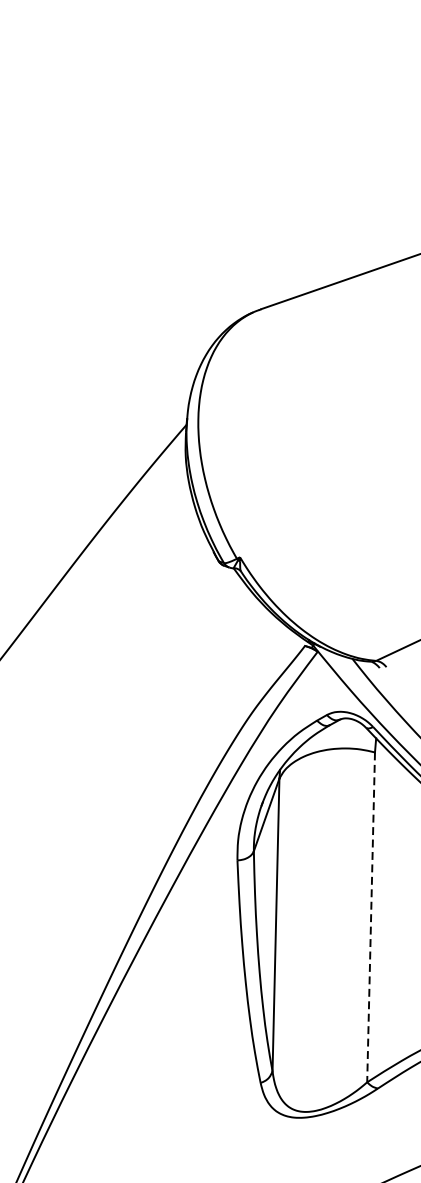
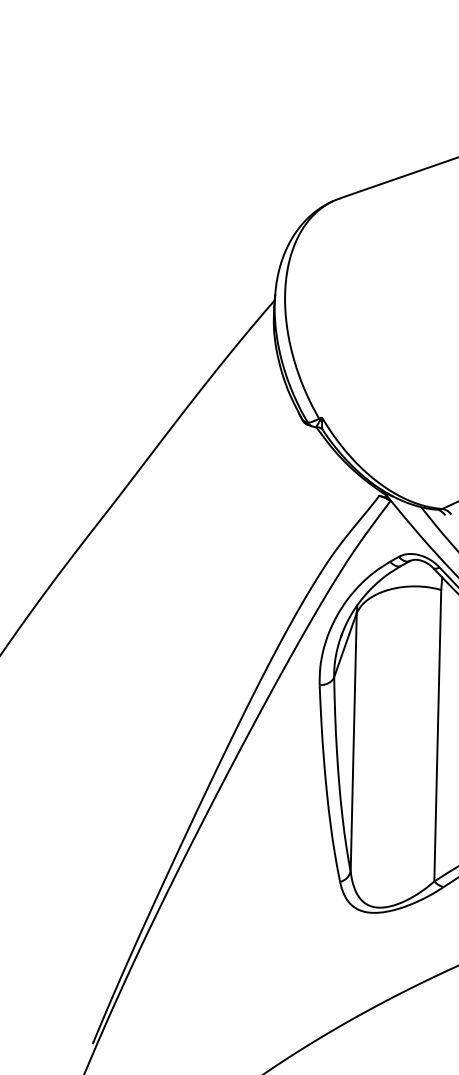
line: (370, 917) -> (437, 735), dashed -> solid

